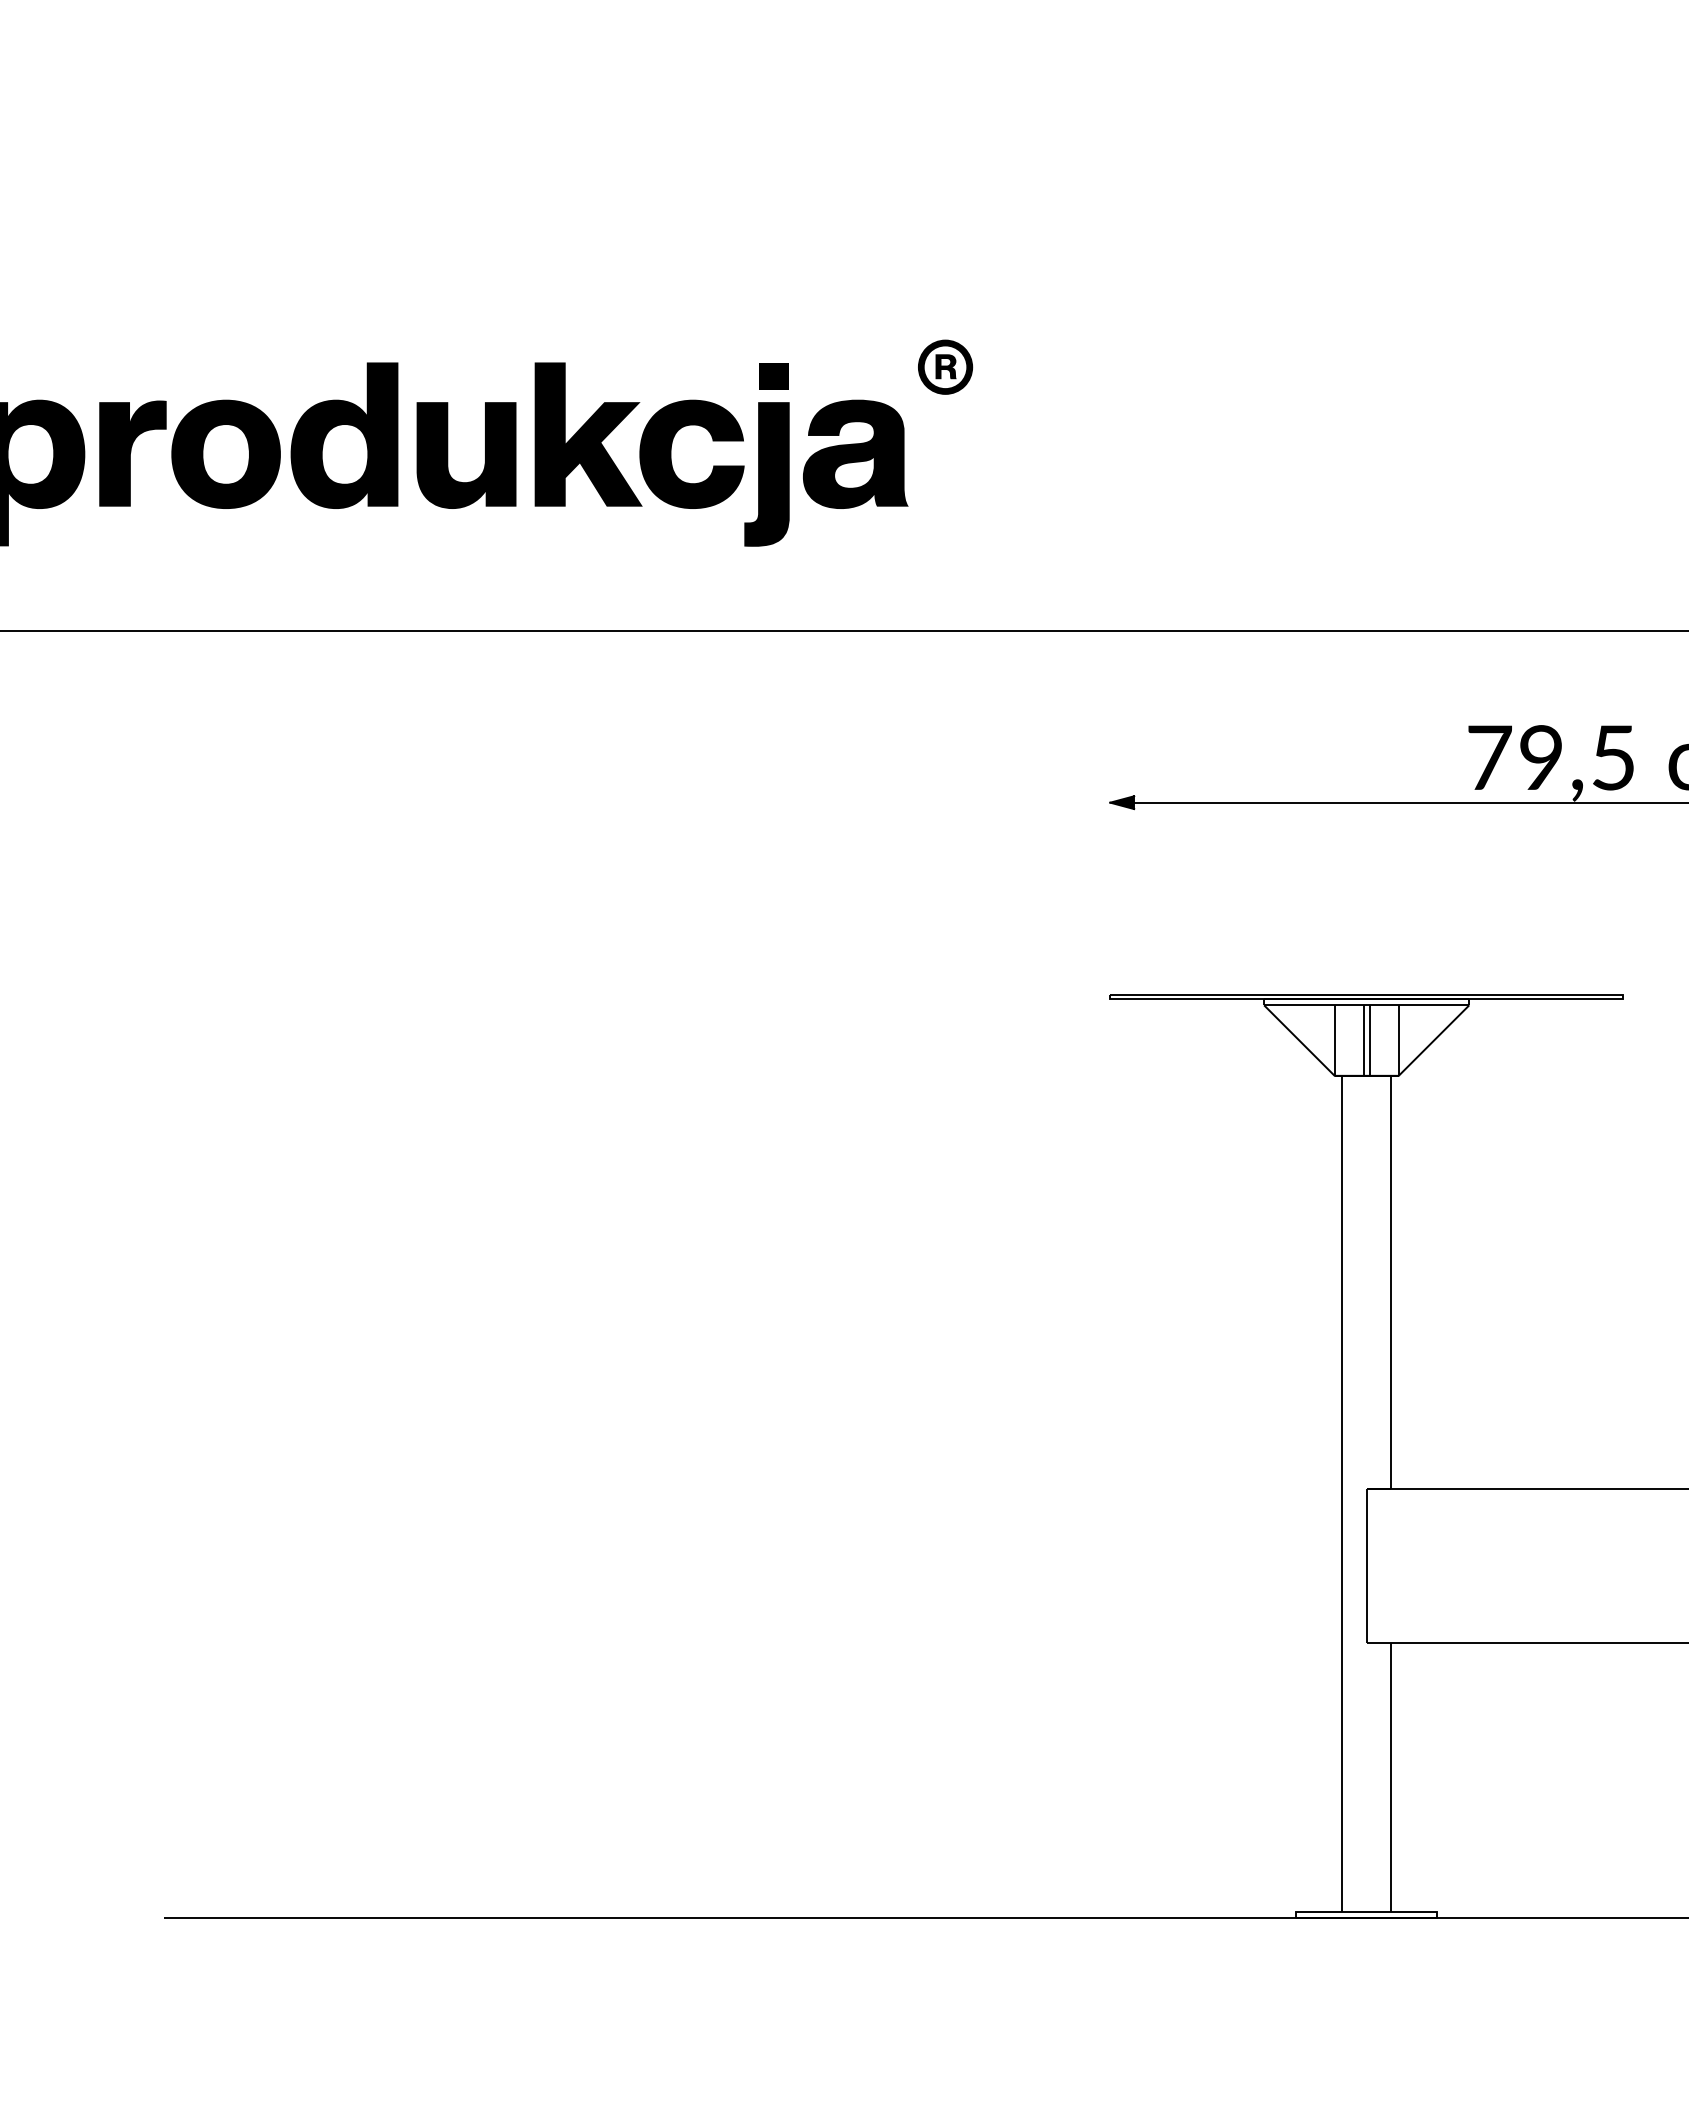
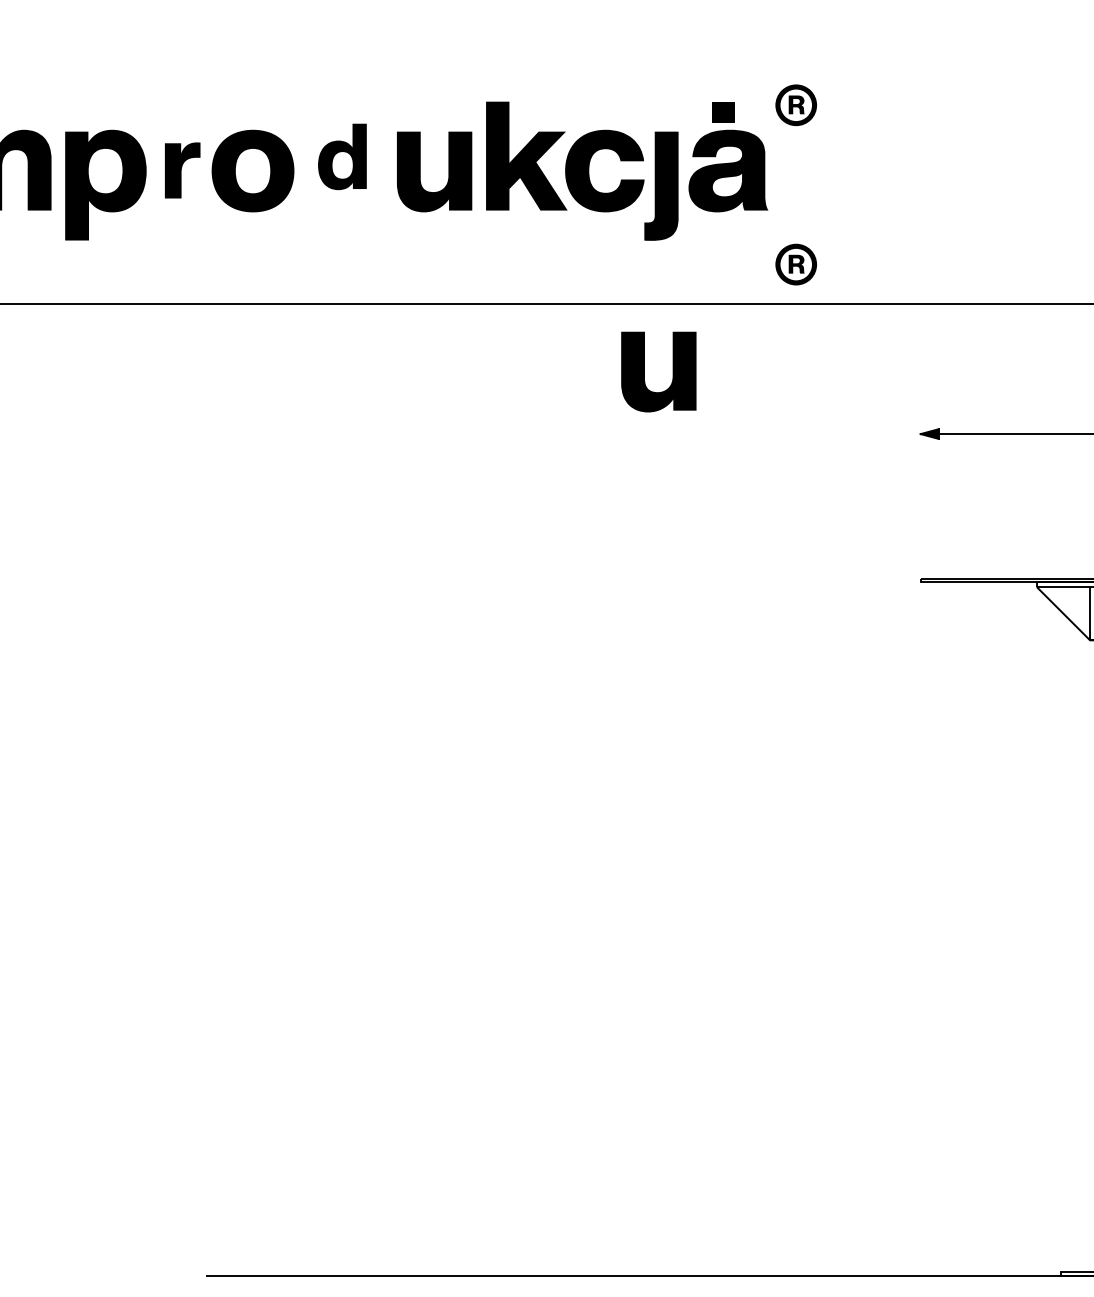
part: (773, 376) -> (722, 112), moved
part: (344, 435) -> (342, 156), size x0.6
part: (132, 453) -> (182, 170), size x0.7
part: (945, 577) -> (796, 264), added
part: (745, 720) -> (645, 372), added

